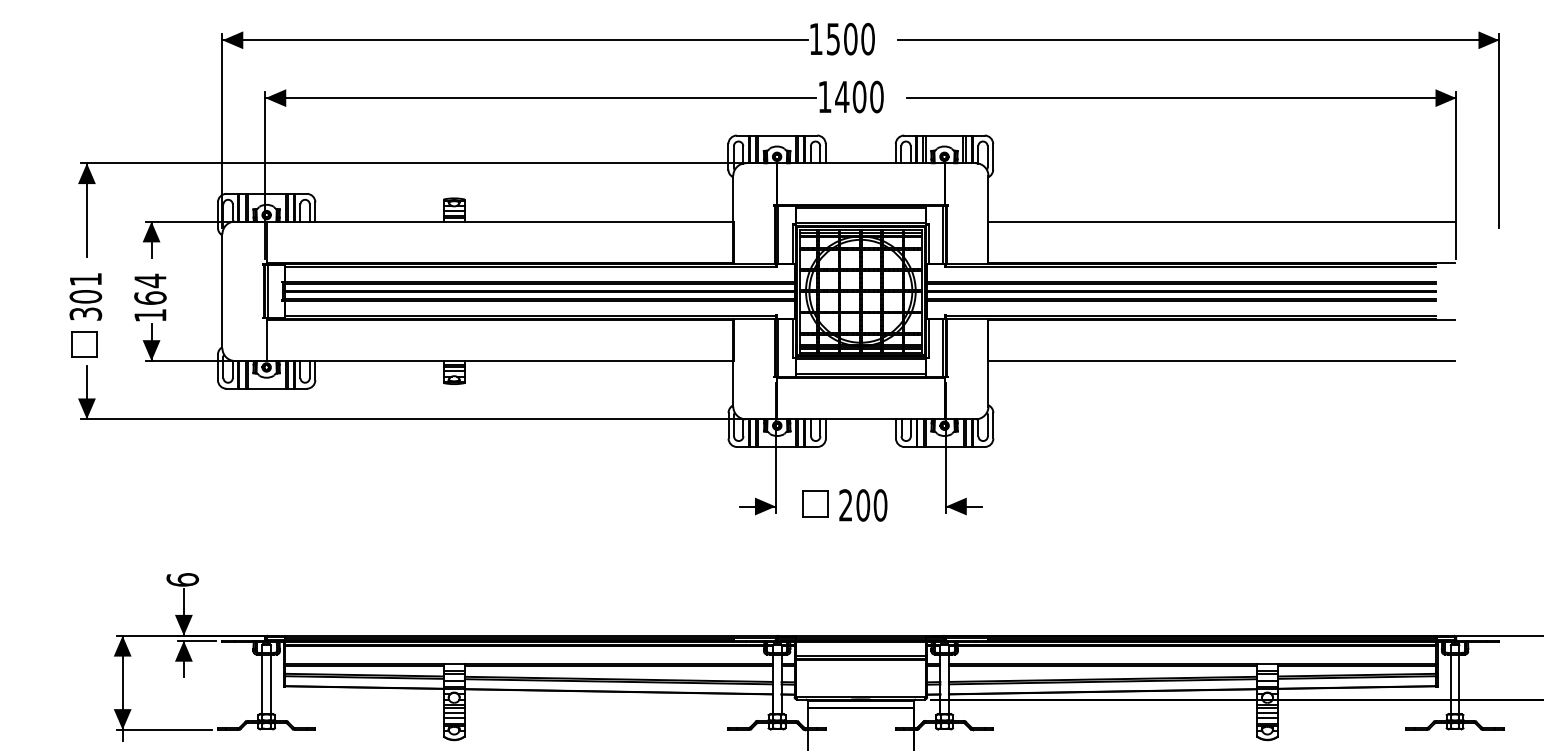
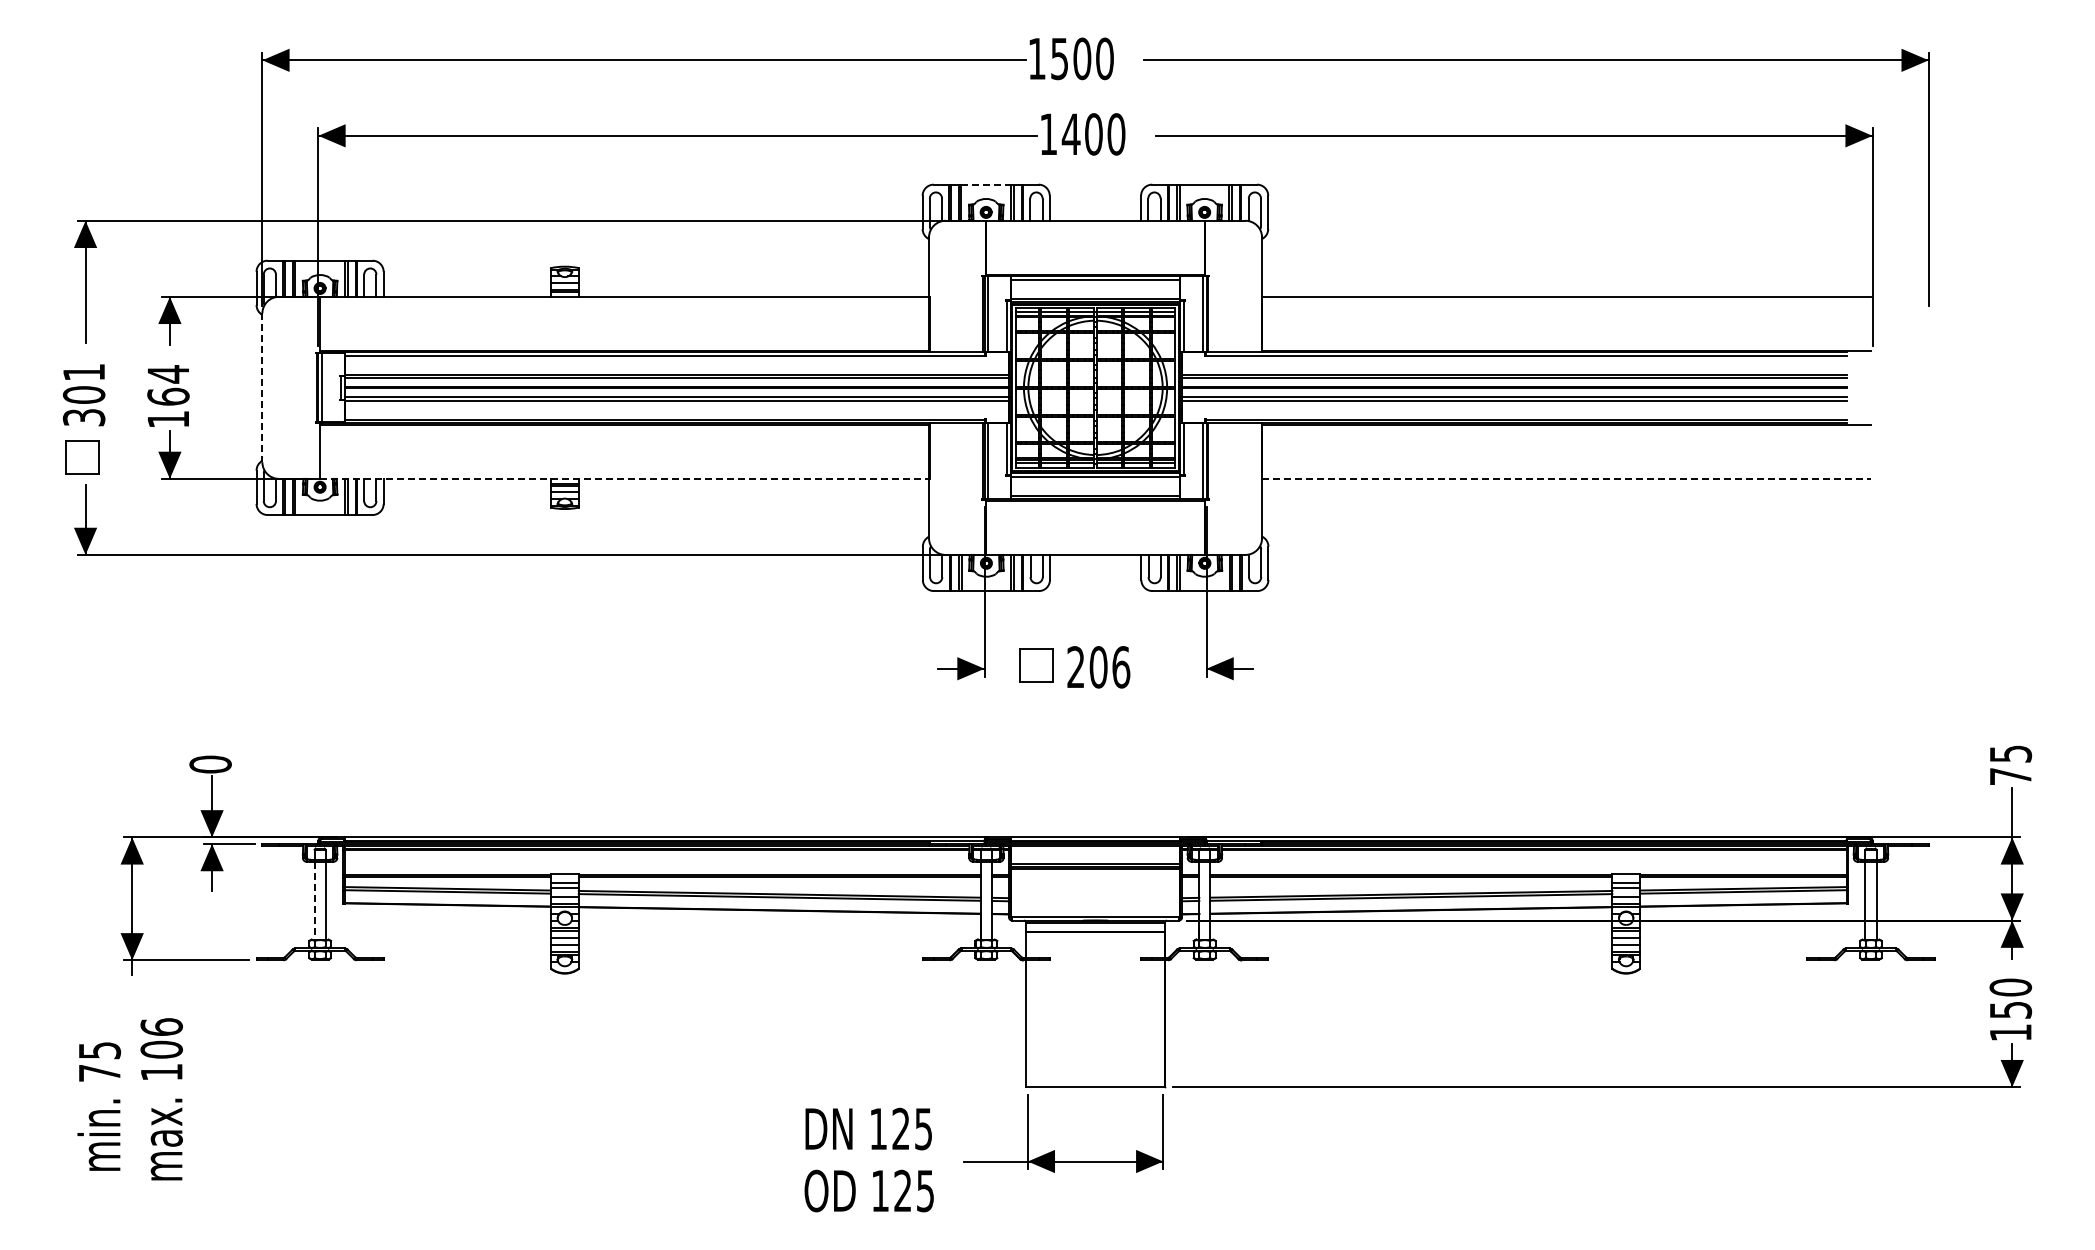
line: (777, 135) -> (986, 184), solid -> dashed
line: (222, 291) -> (262, 388), solid -> dashed
line: (499, 360) -> (624, 478), solid -> dashed
line: (1221, 360) -> (1566, 478), solid -> dashed
text: (880, 505) -> (1121, 667), 200 -> 206
text: (182, 579) -> (210, 764), 6 -> 0
line: (262, 684) -> (314, 900), solid -> dashed

